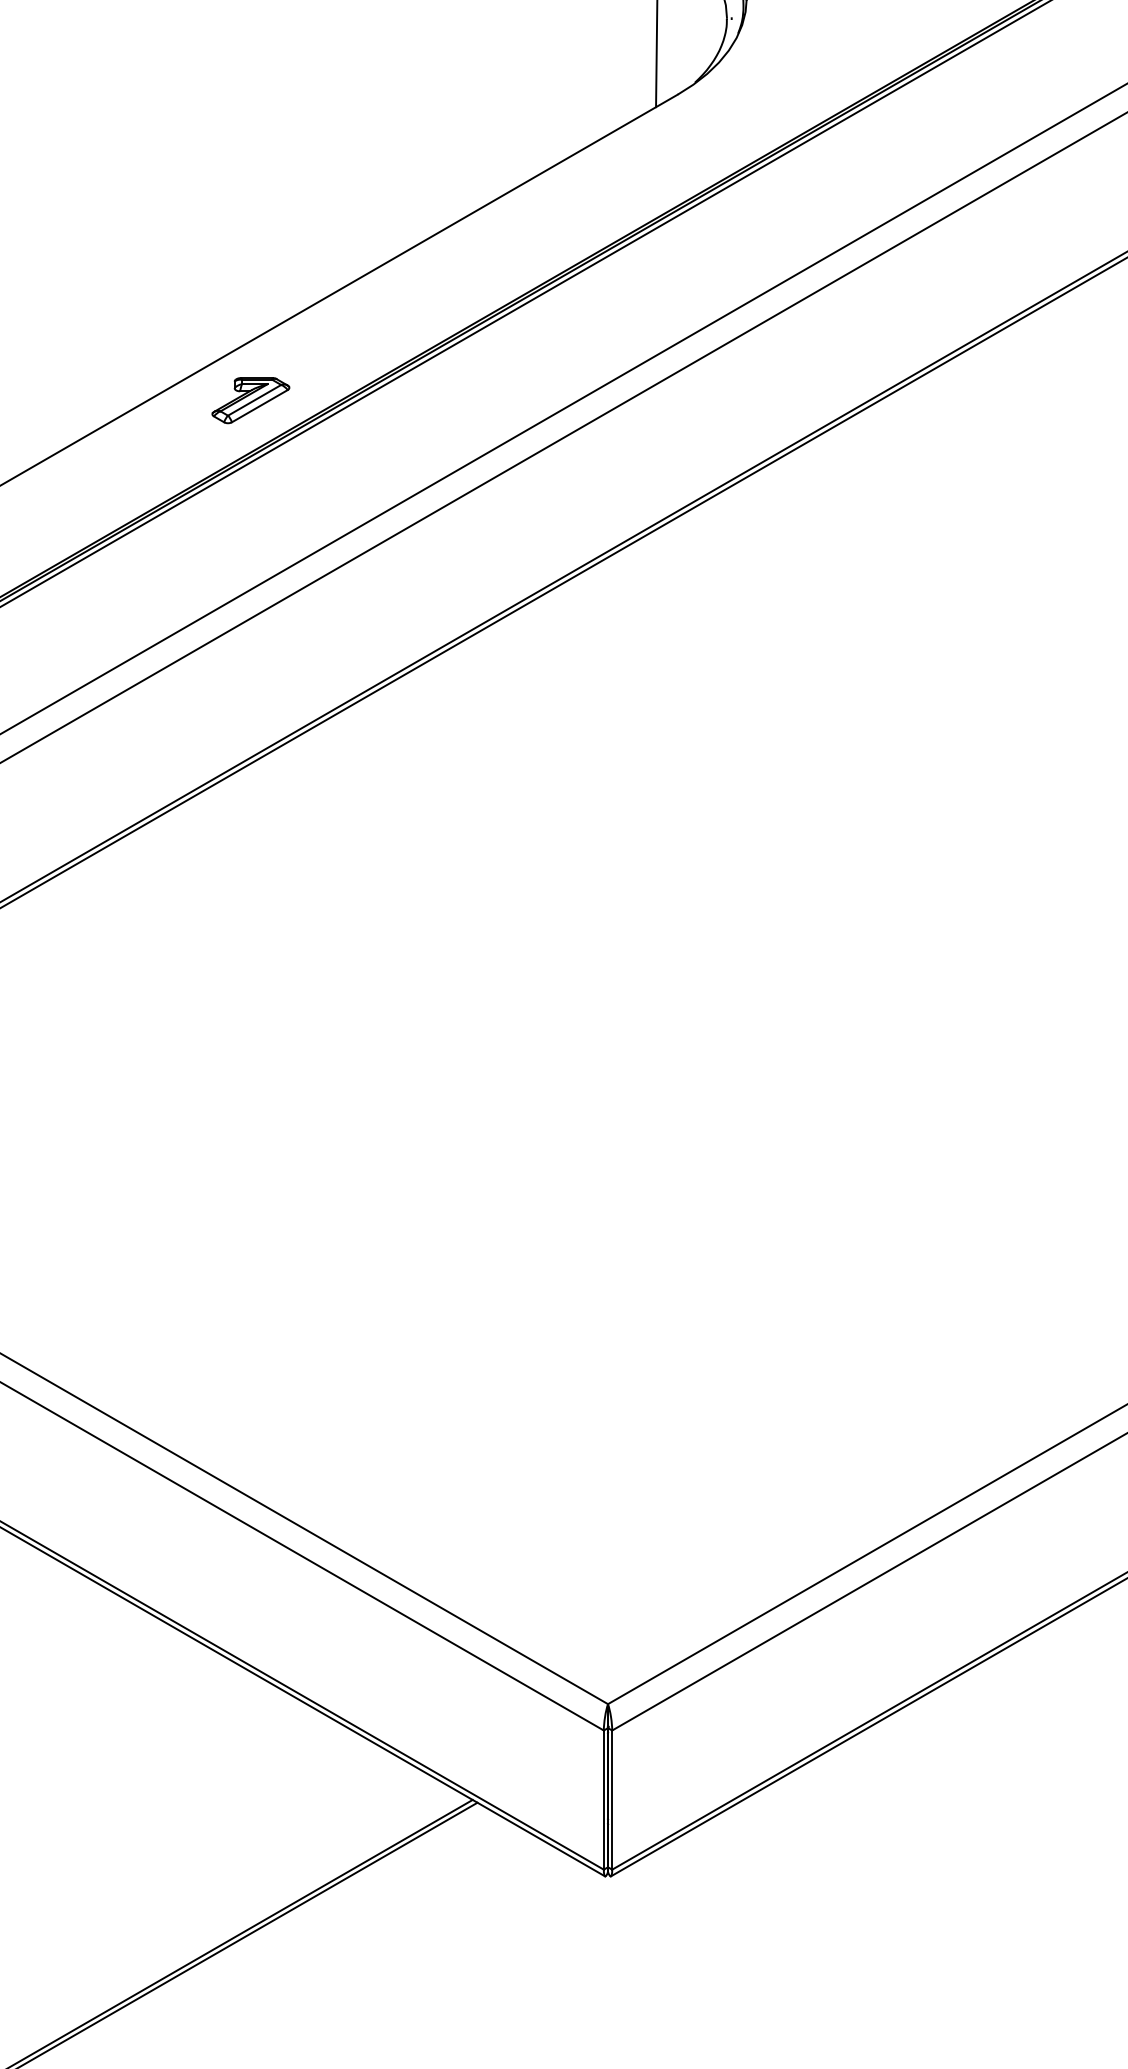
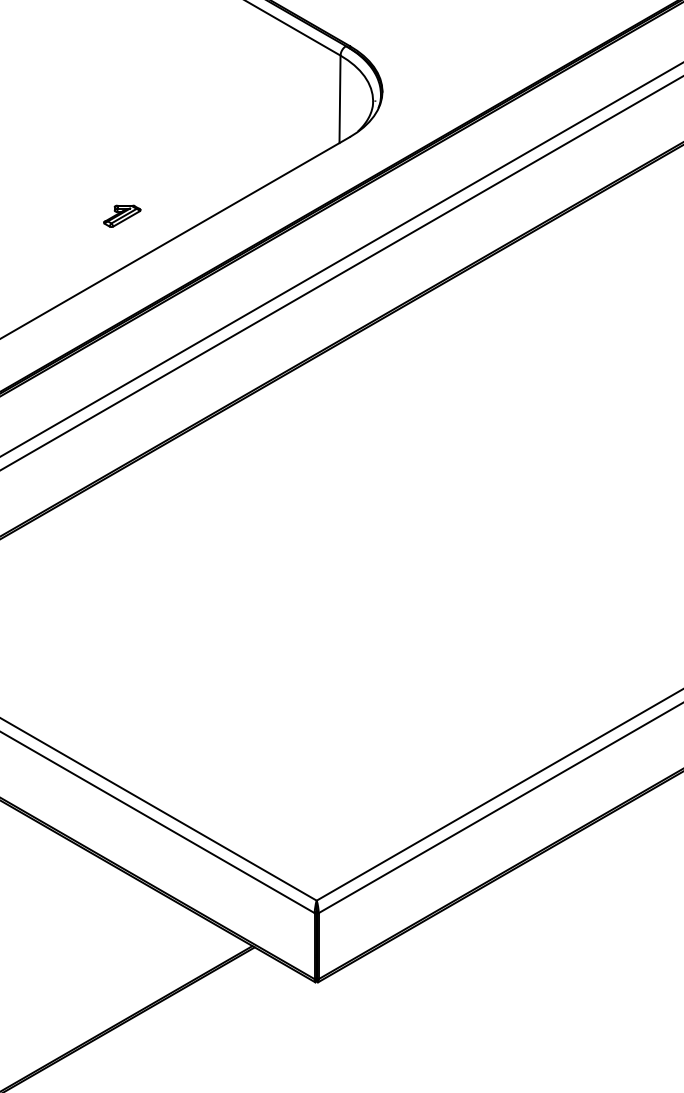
part: (251, 398) -> (122, 215), moved

